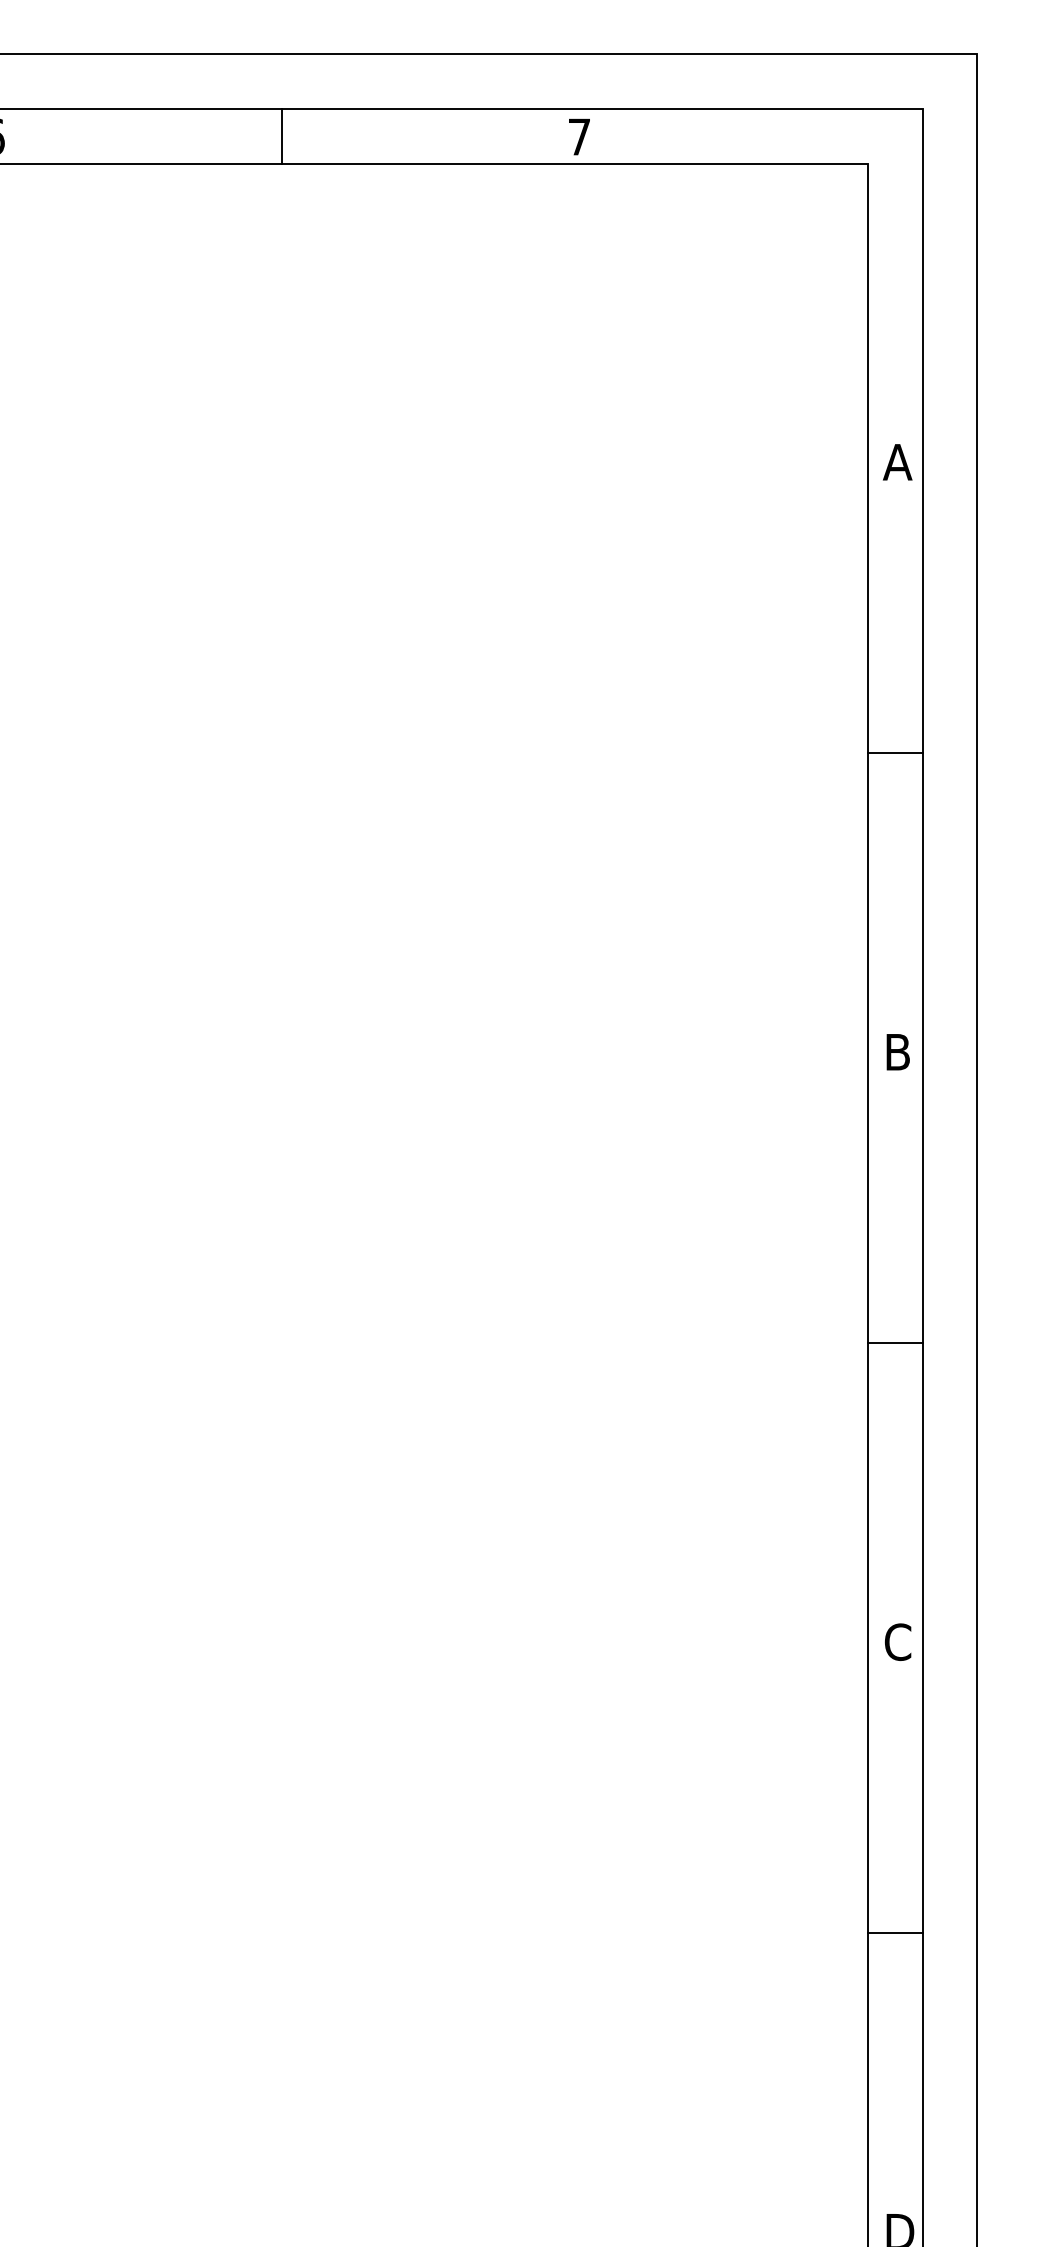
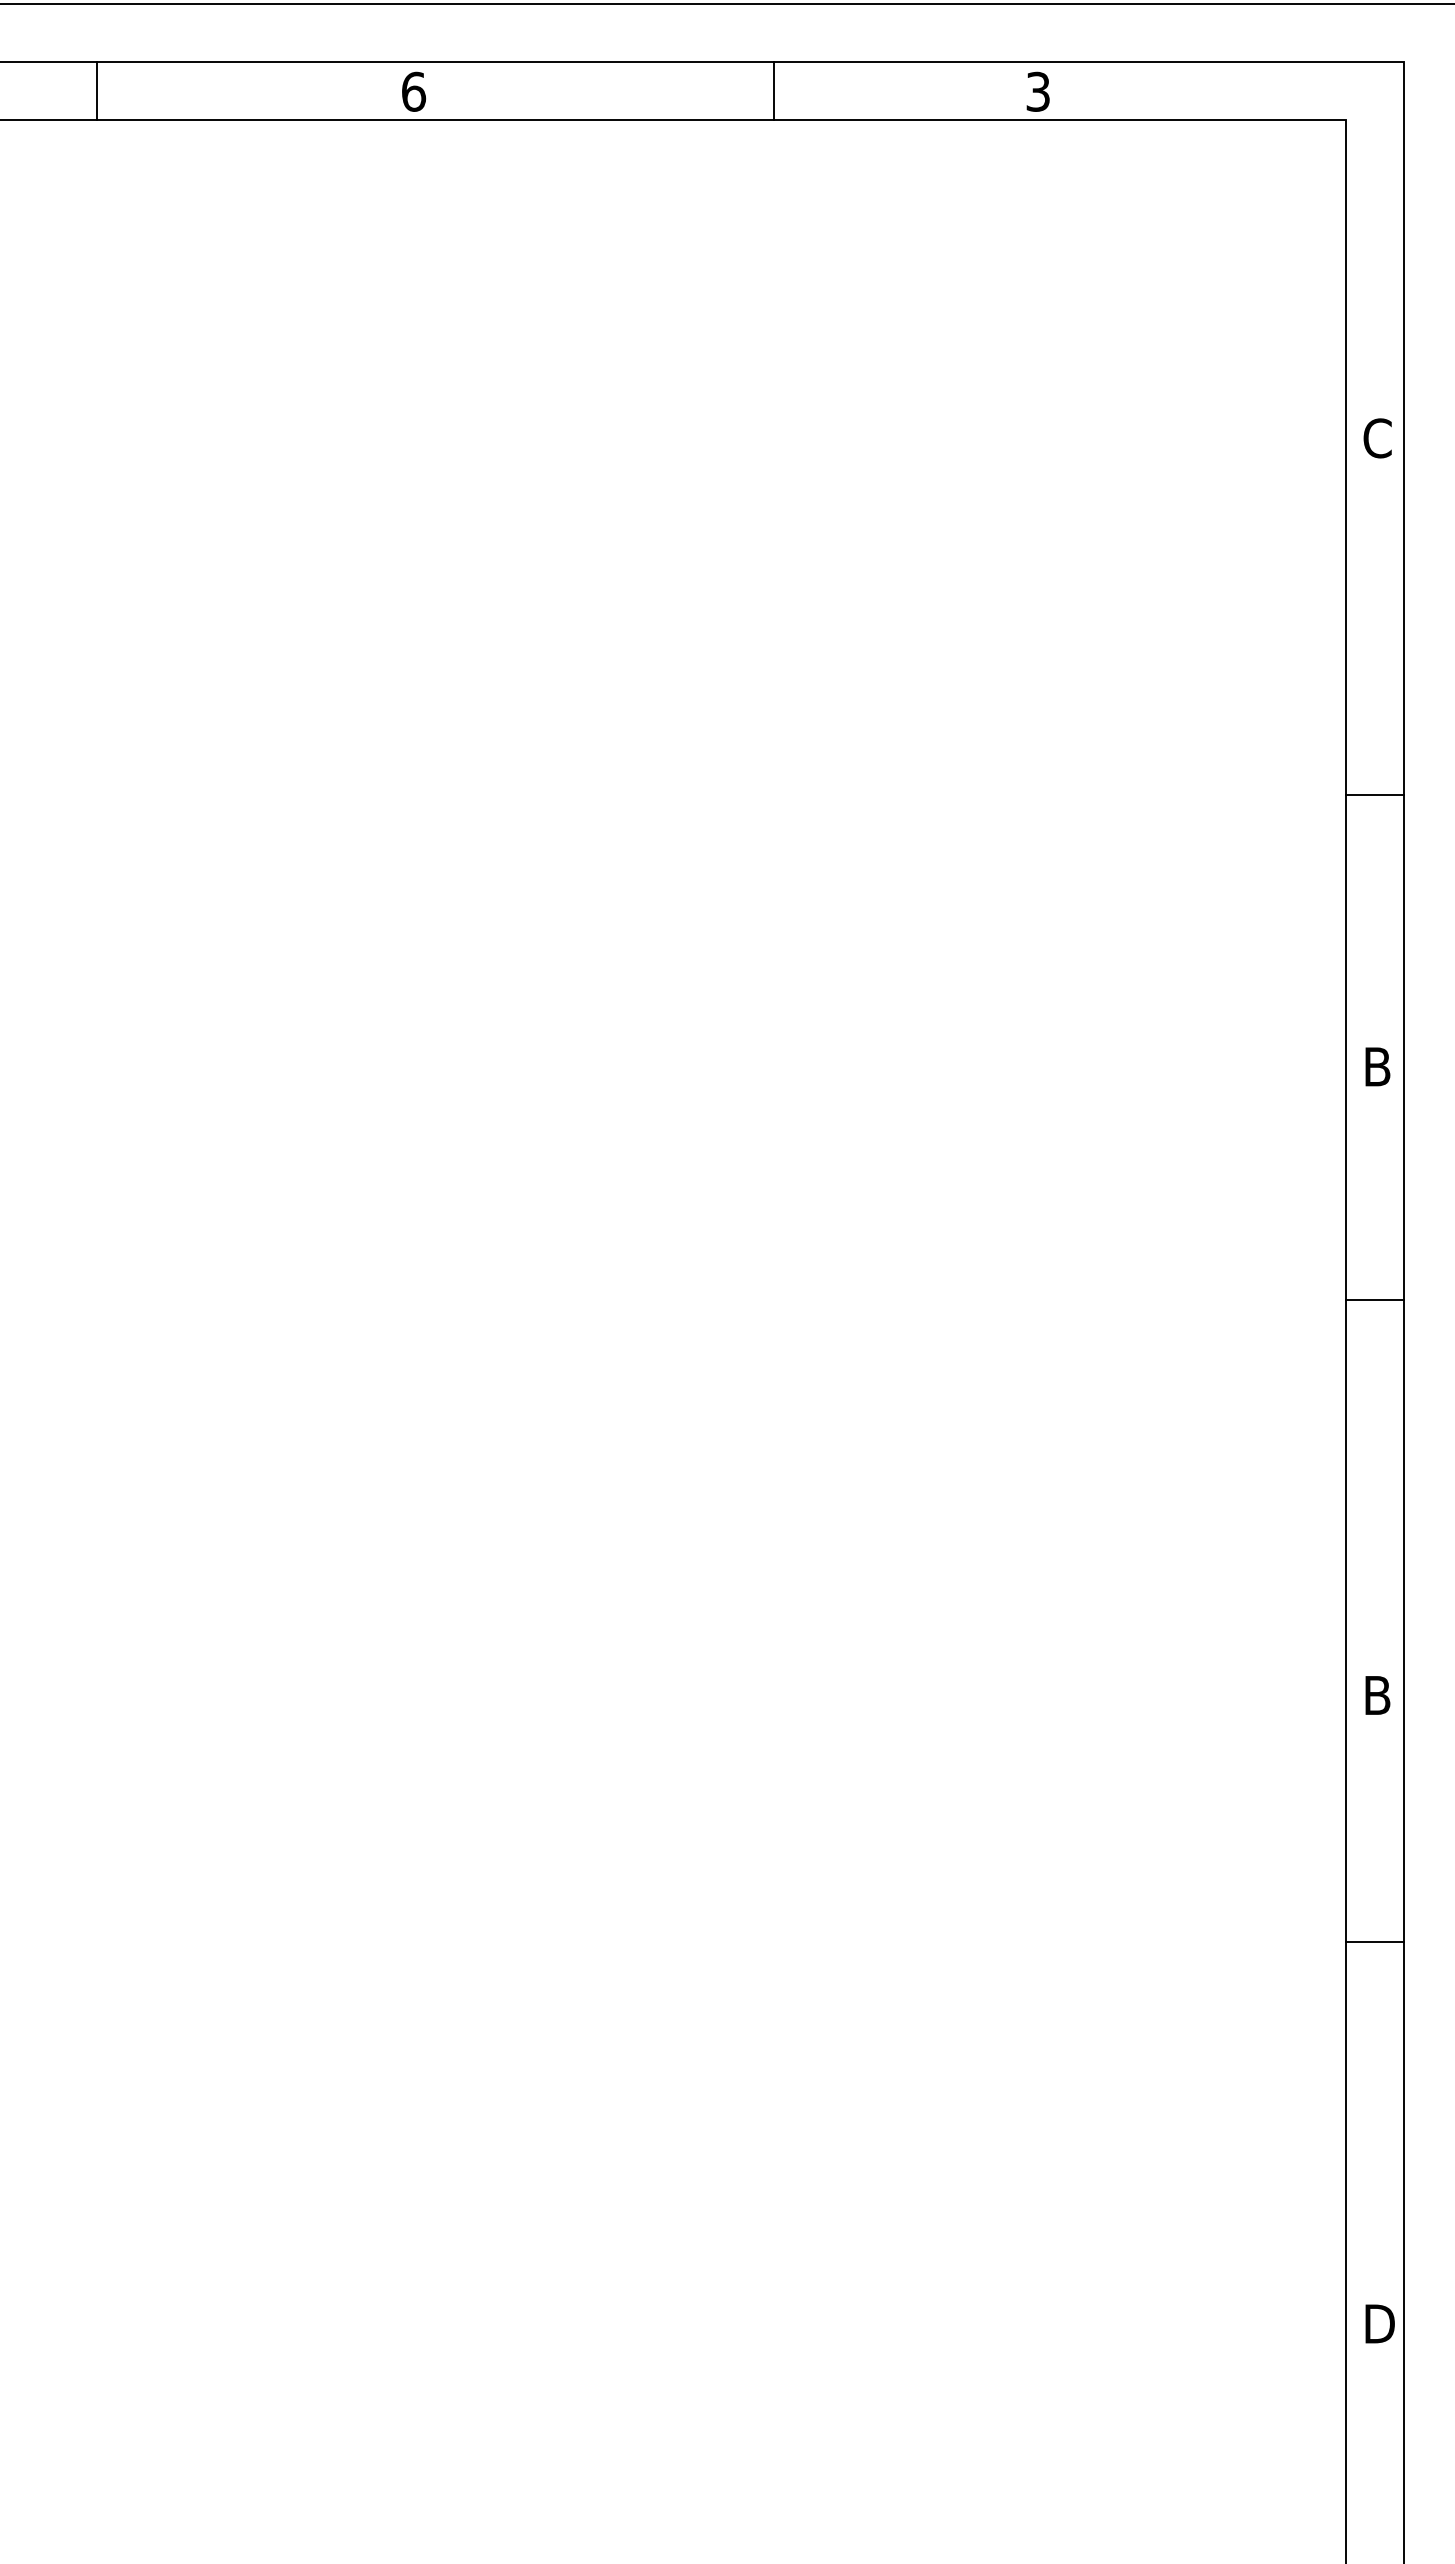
line: (282, 135) -> (774, 90), moved
text: (578, 136) -> (1037, 91), 7 -> 3
text: (897, 462) -> (1377, 438), A -> C
line: (895, 753) -> (1374, 794), moved
line: (895, 1343) -> (1374, 1300), moved
text: (897, 1642) -> (1377, 1695), C -> B
line: (895, 1933) -> (1374, 1941), moved

